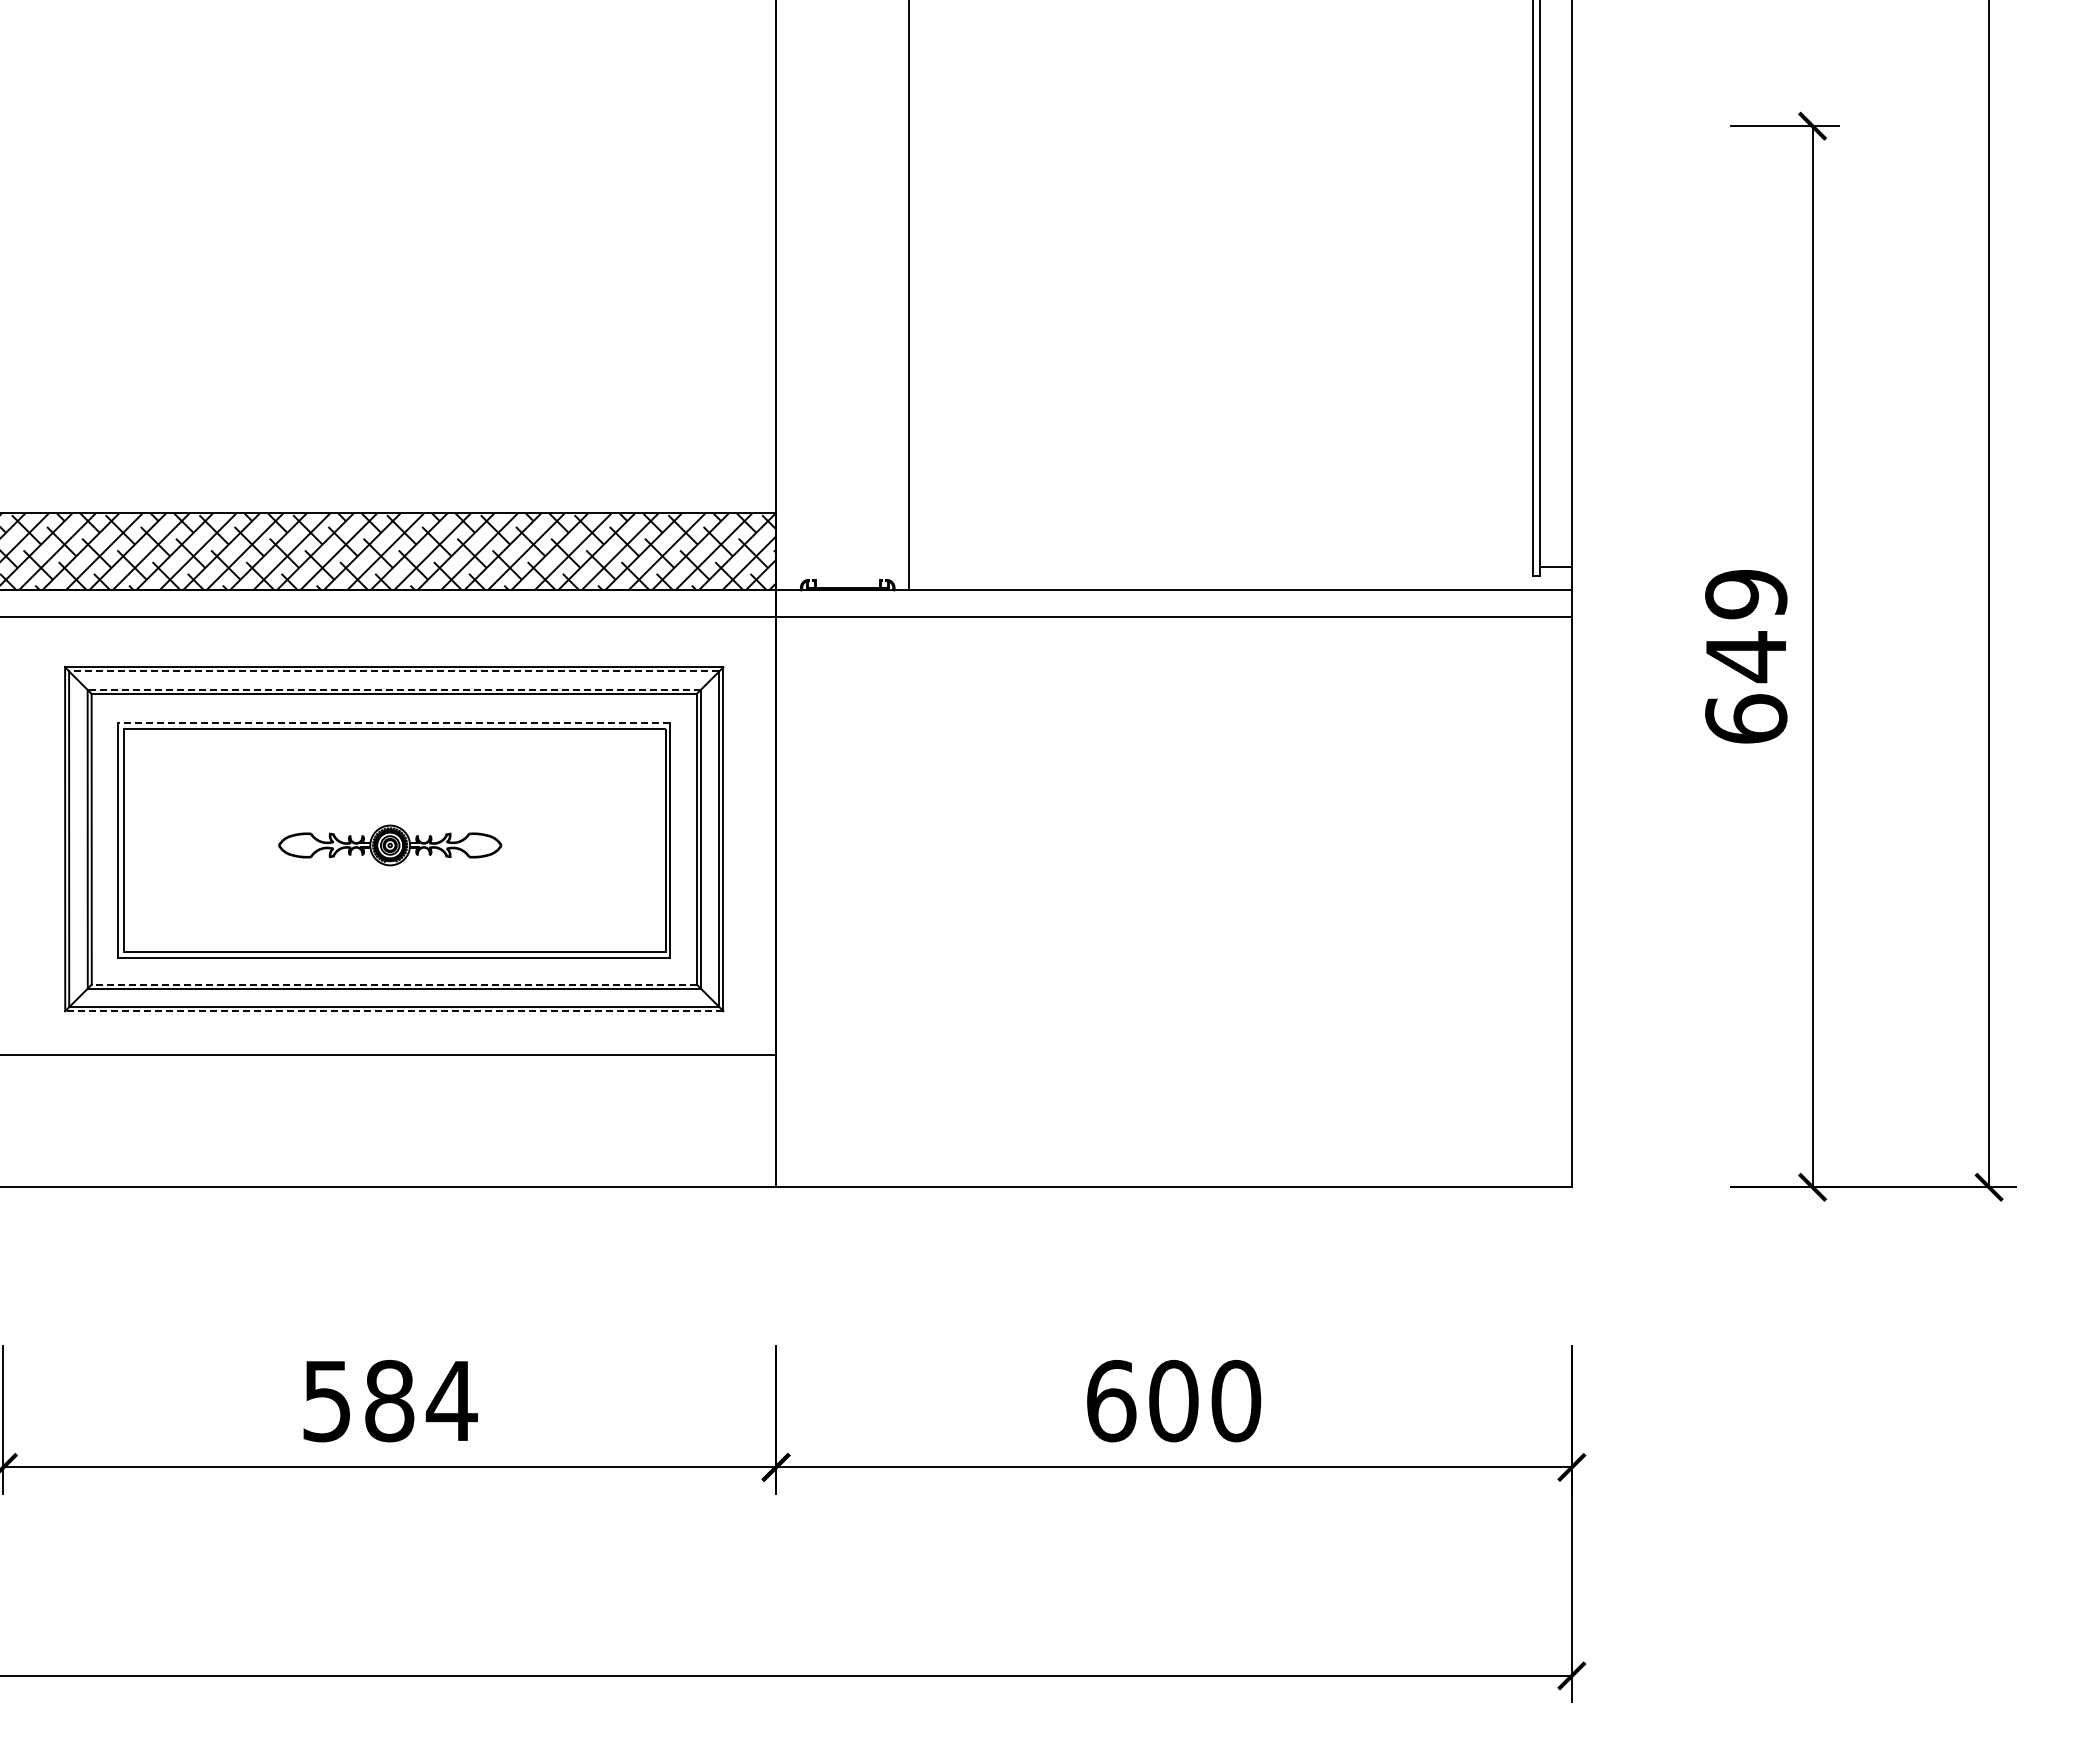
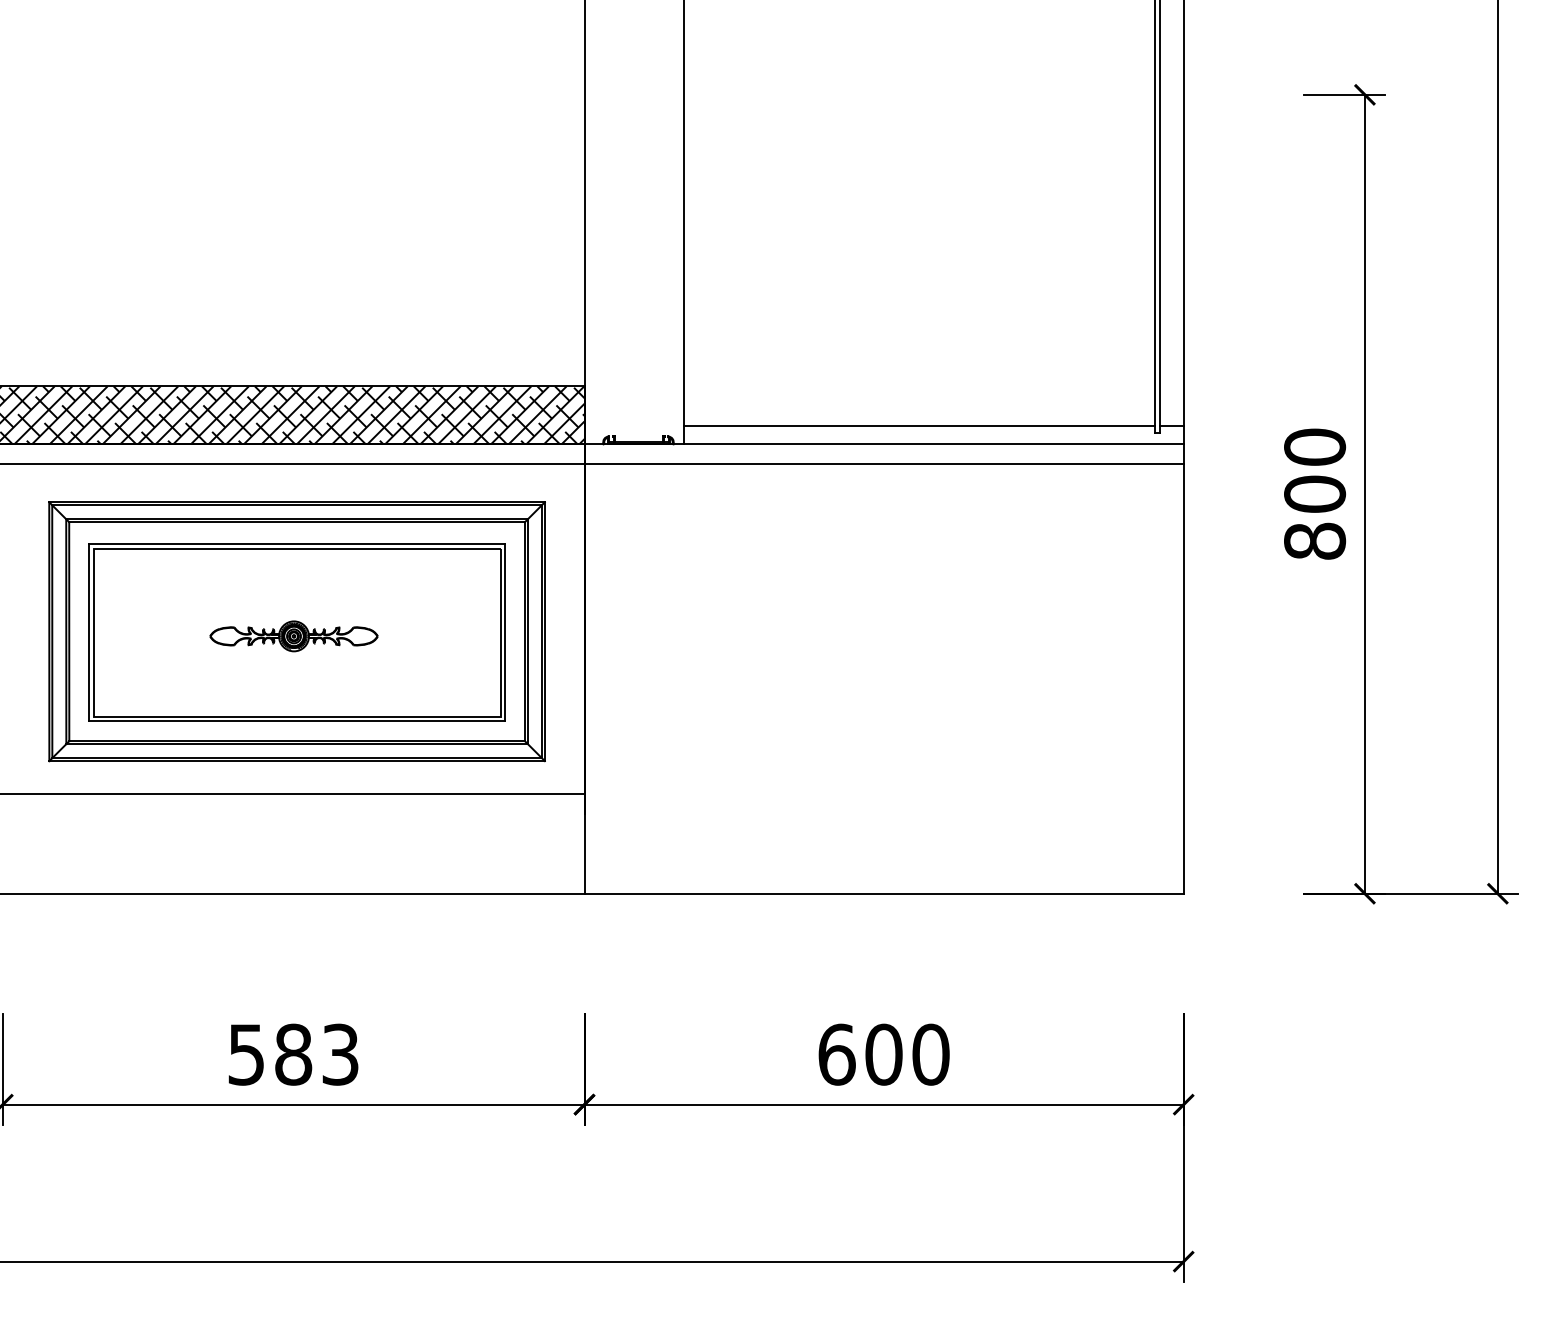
line: (1220, 566) -> (919, 426), added
text: (1746, 656) -> (1315, 494), 649 -> 800
line: (393, 671) -> (296, 505), dashed -> solid
line: (394, 689) -> (297, 518), dashed -> solid
line: (393, 722) -> (296, 543), dashed -> solid
line: (394, 984) -> (297, 741), dashed -> solid
line: (393, 1011) -> (296, 761), dashed -> solid
text: (451, 1400) -> (340, 1054), 584 -> 583

